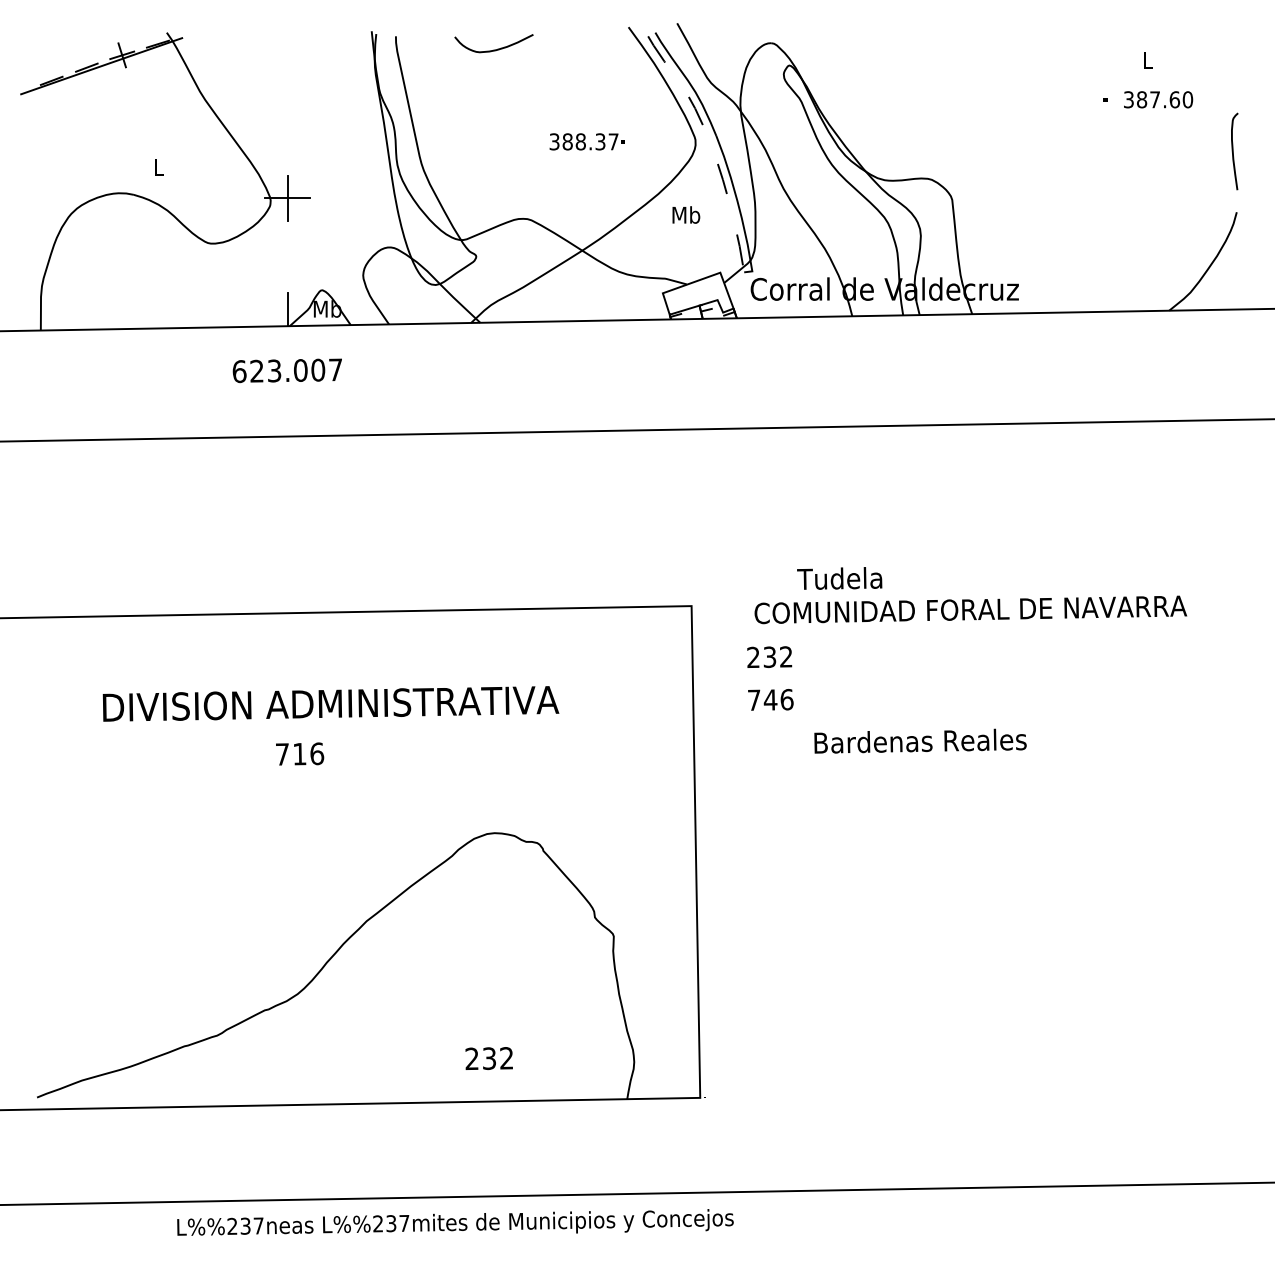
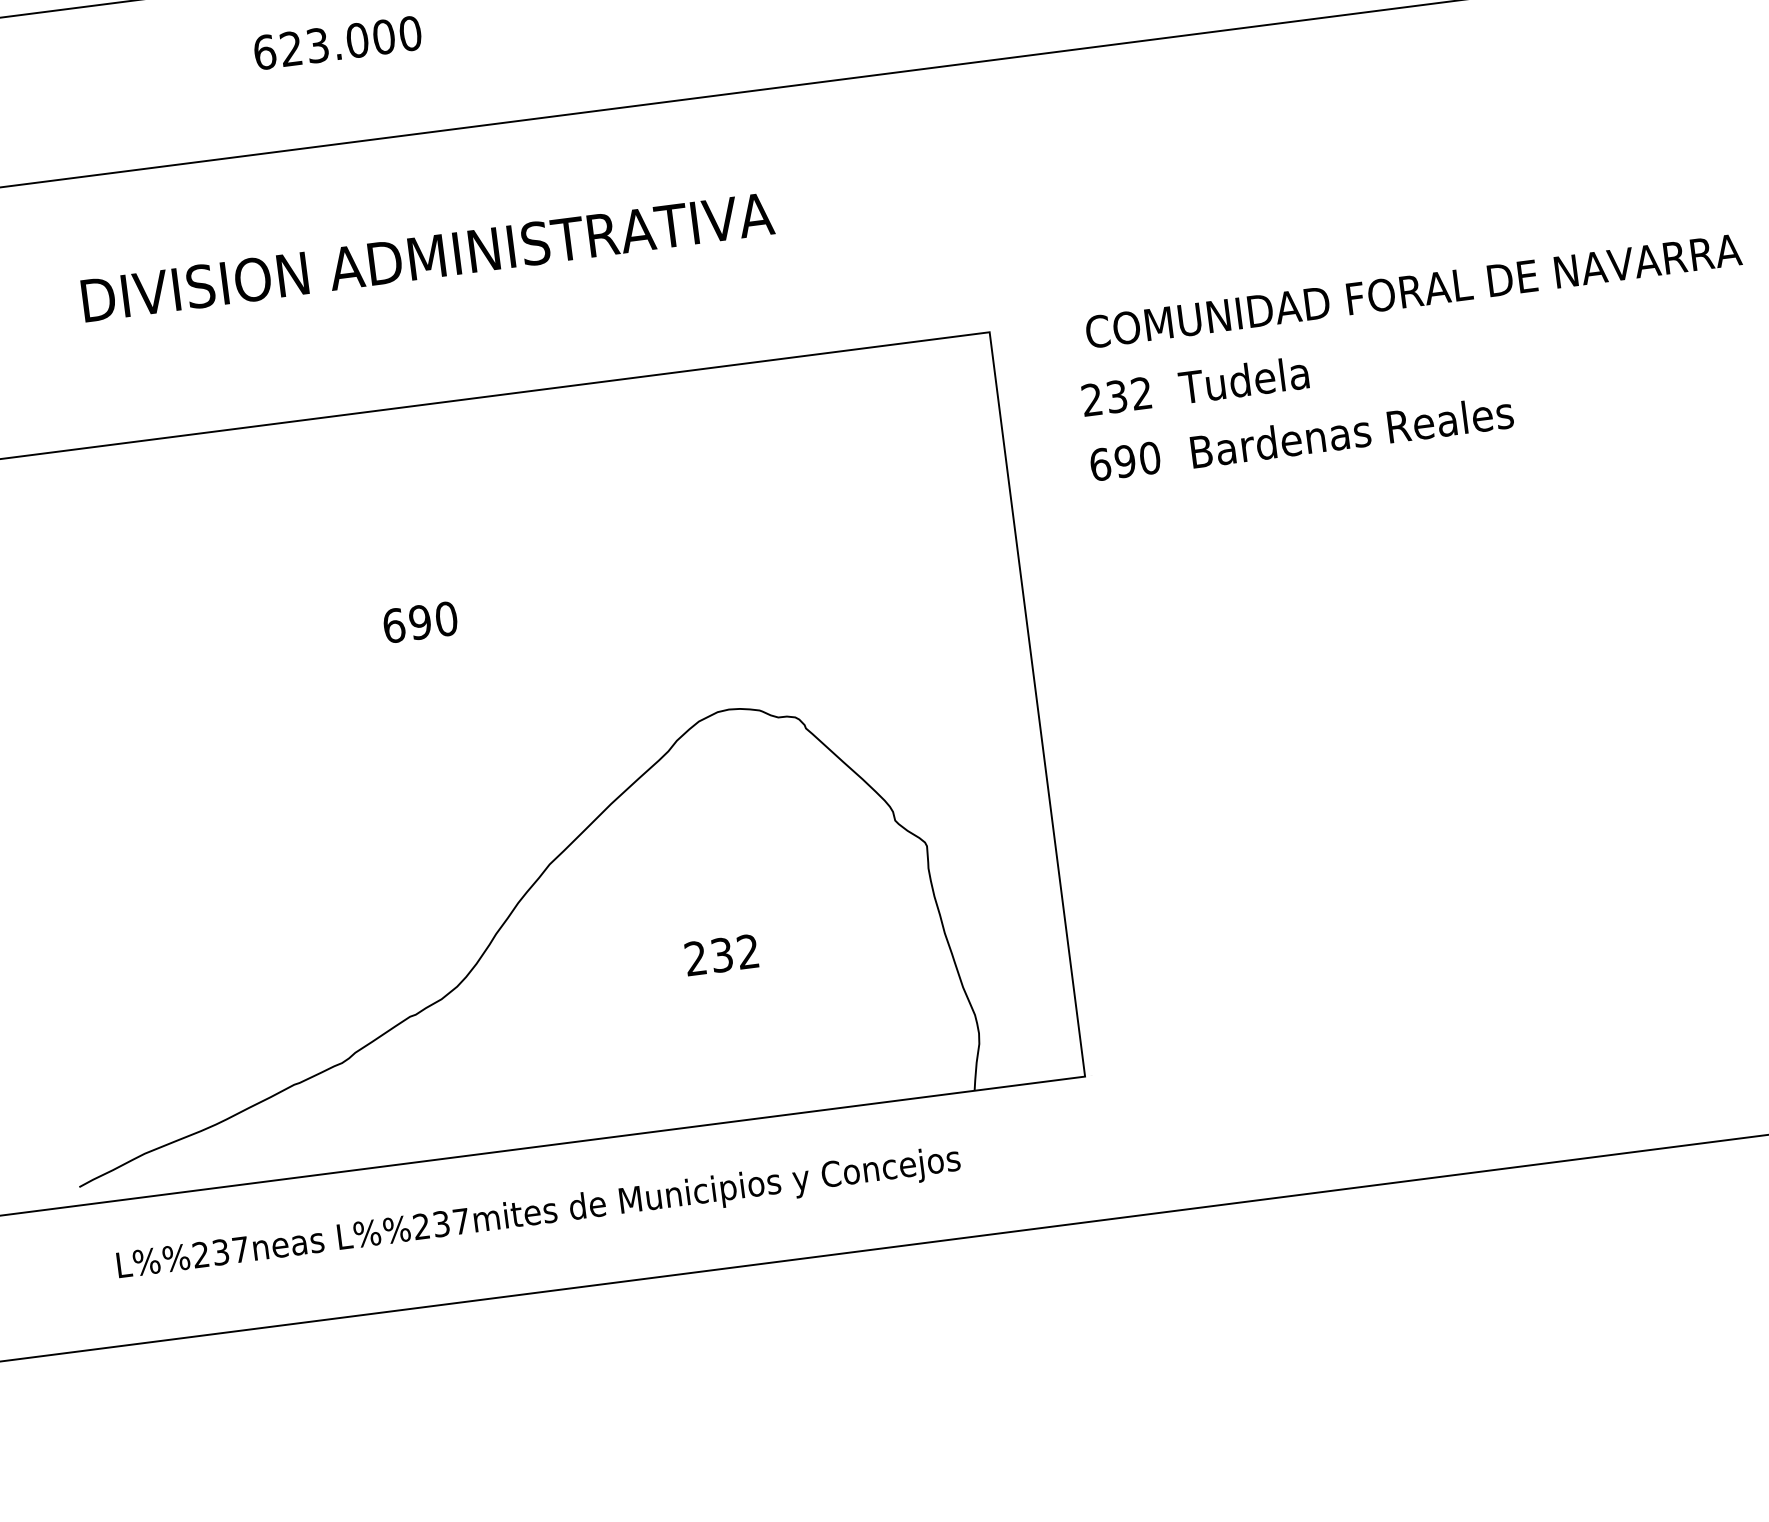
text: (335, 369) -> (410, 33), 623.007 -> 623.000
text: (839, 578) -> (1243, 380), moved
text: (770, 699) -> (1124, 460), 746 -> 690
text: (330, 703) -> (427, 256), moved
text: (920, 740) -> (1351, 431), moved
text: (299, 753) -> (419, 621), 716 -> 690
text: (488, 1058) -> (720, 955), moved
text: (455, 1222) -> (538, 1211), moved

